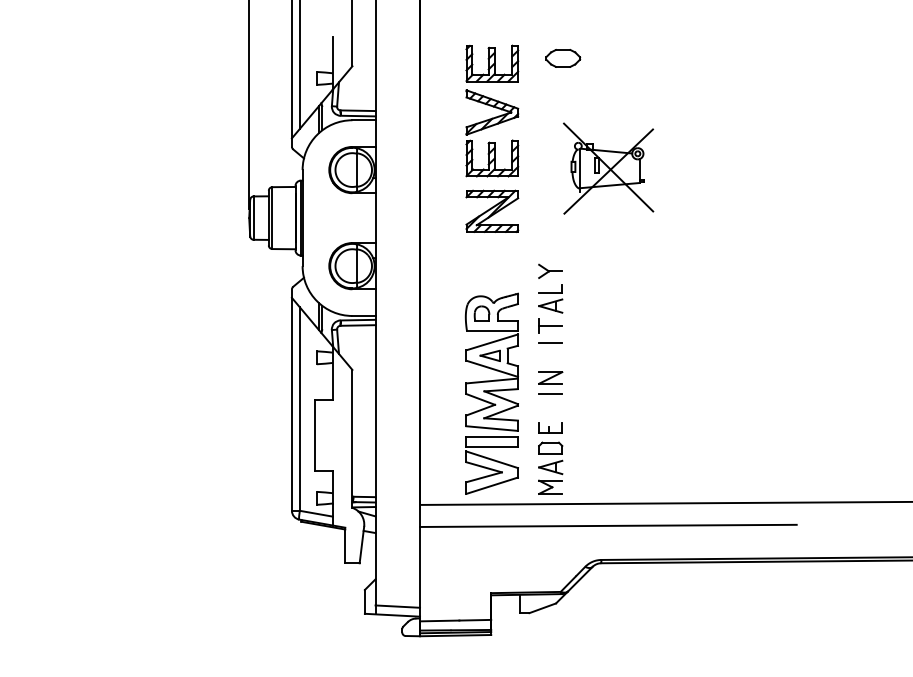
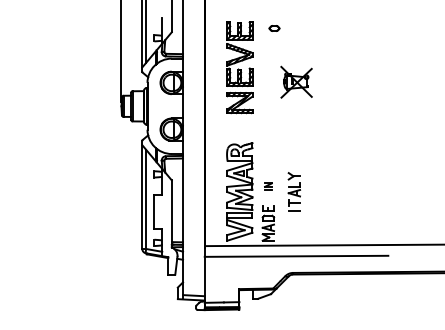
part: (563, 58) -> (274, 28), size x0.6
part: (608, 169) -> (296, 82), size x0.7
part: (548, 302) -> (293, 191), moved
part: (550, 382) -> (268, 186), size x0.6

